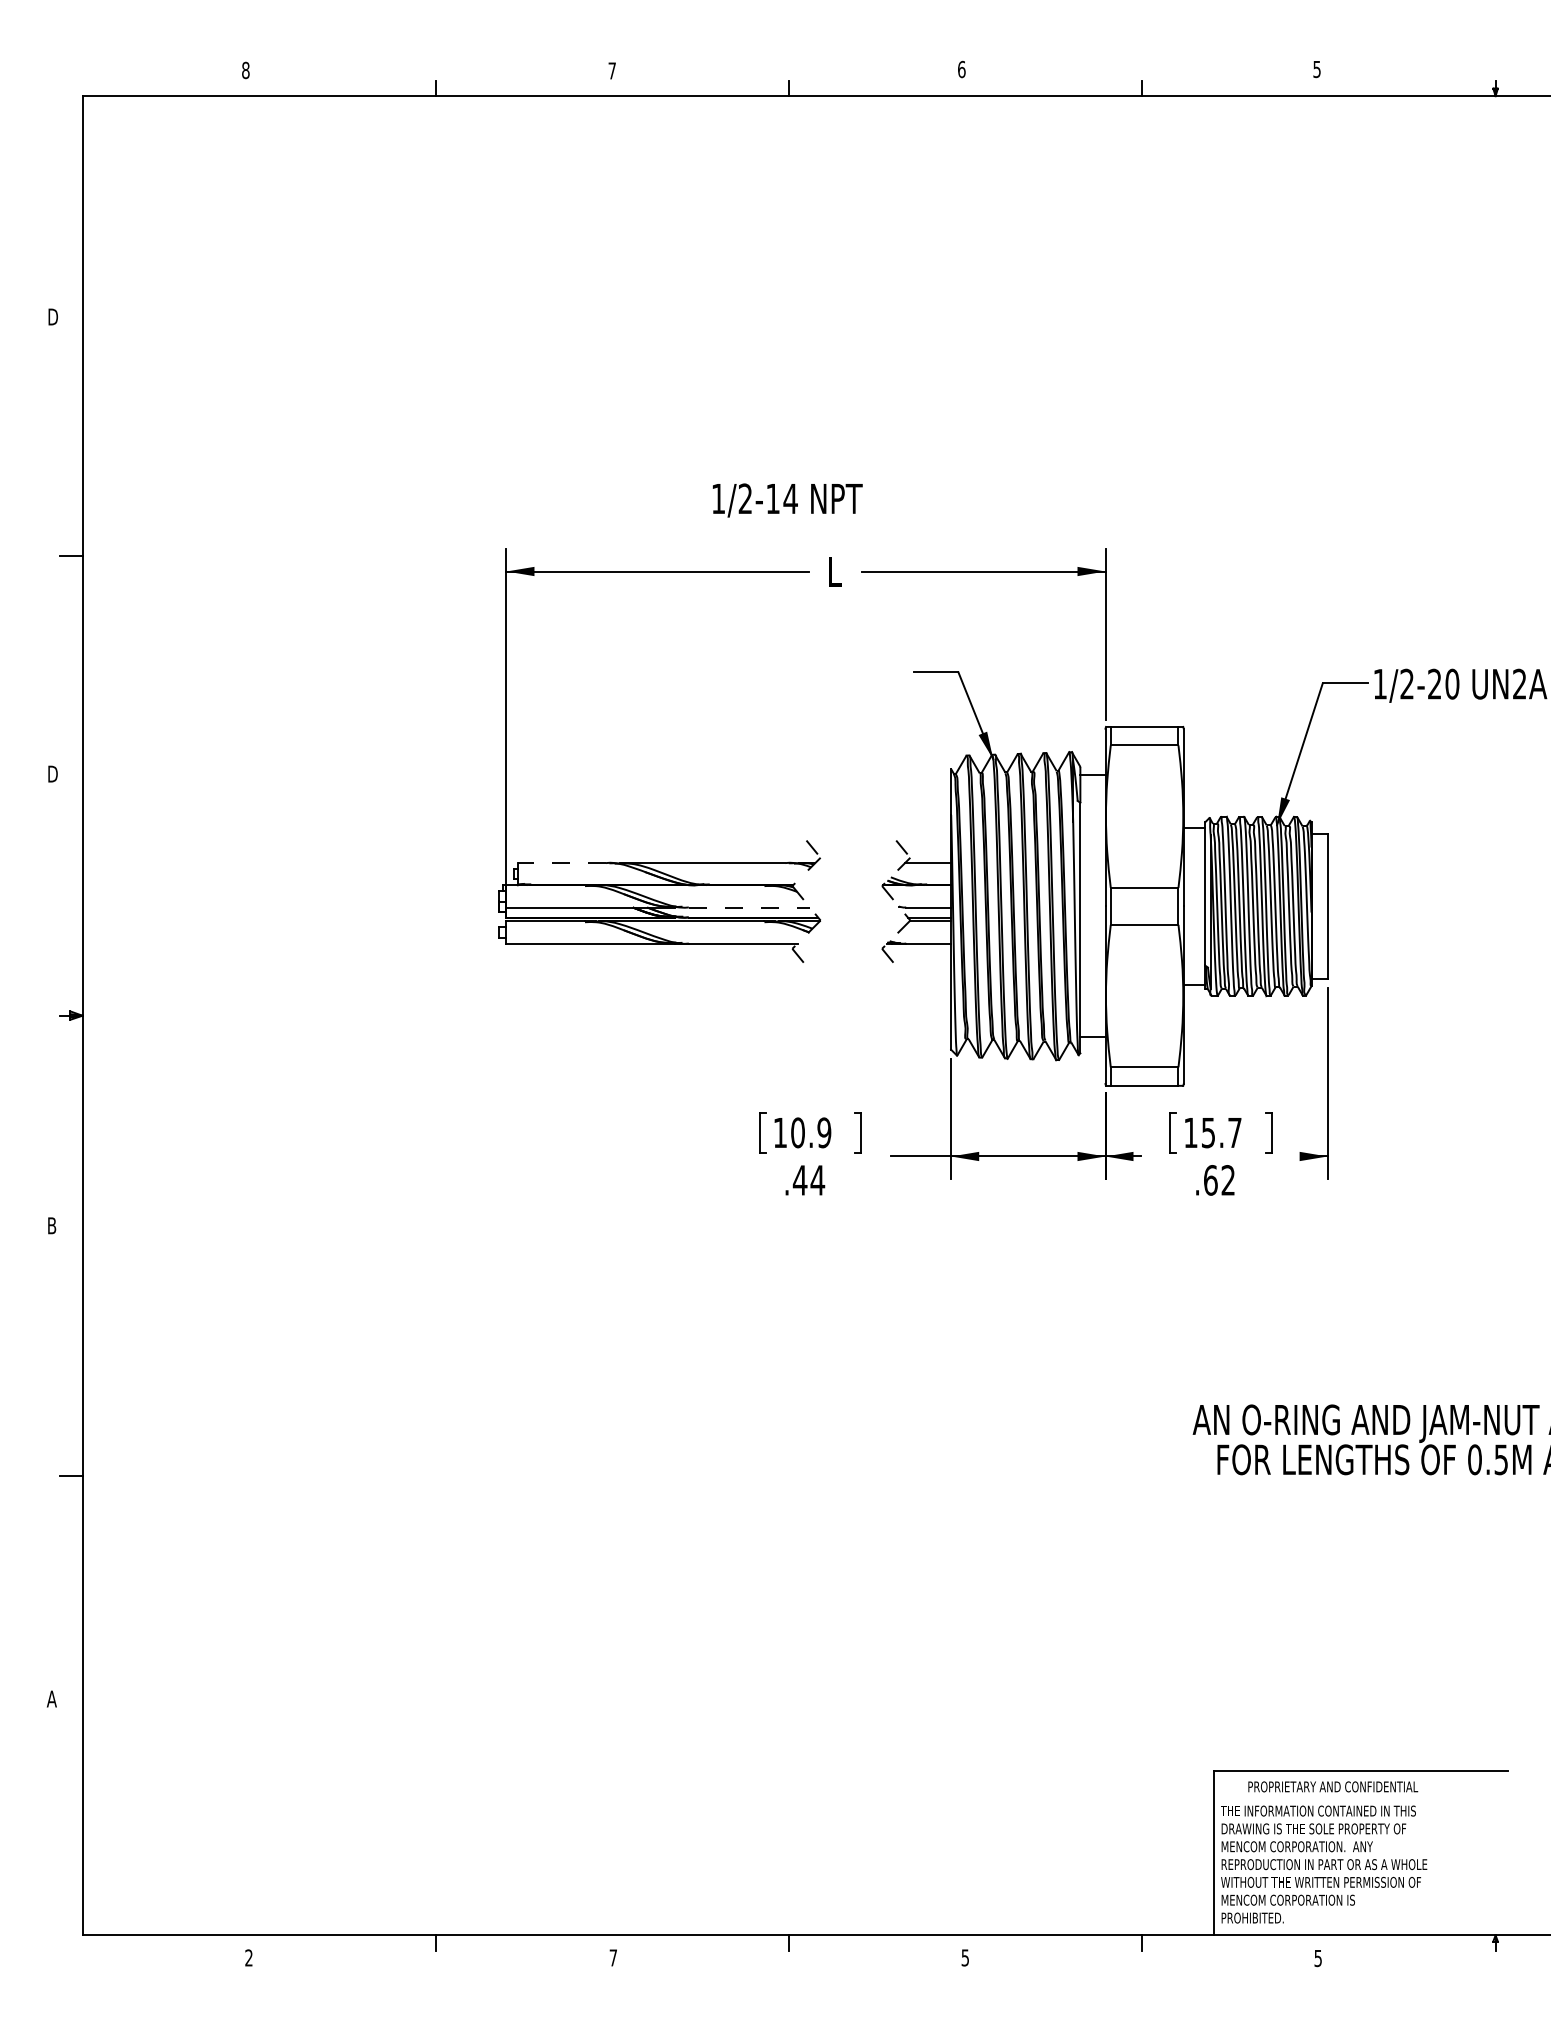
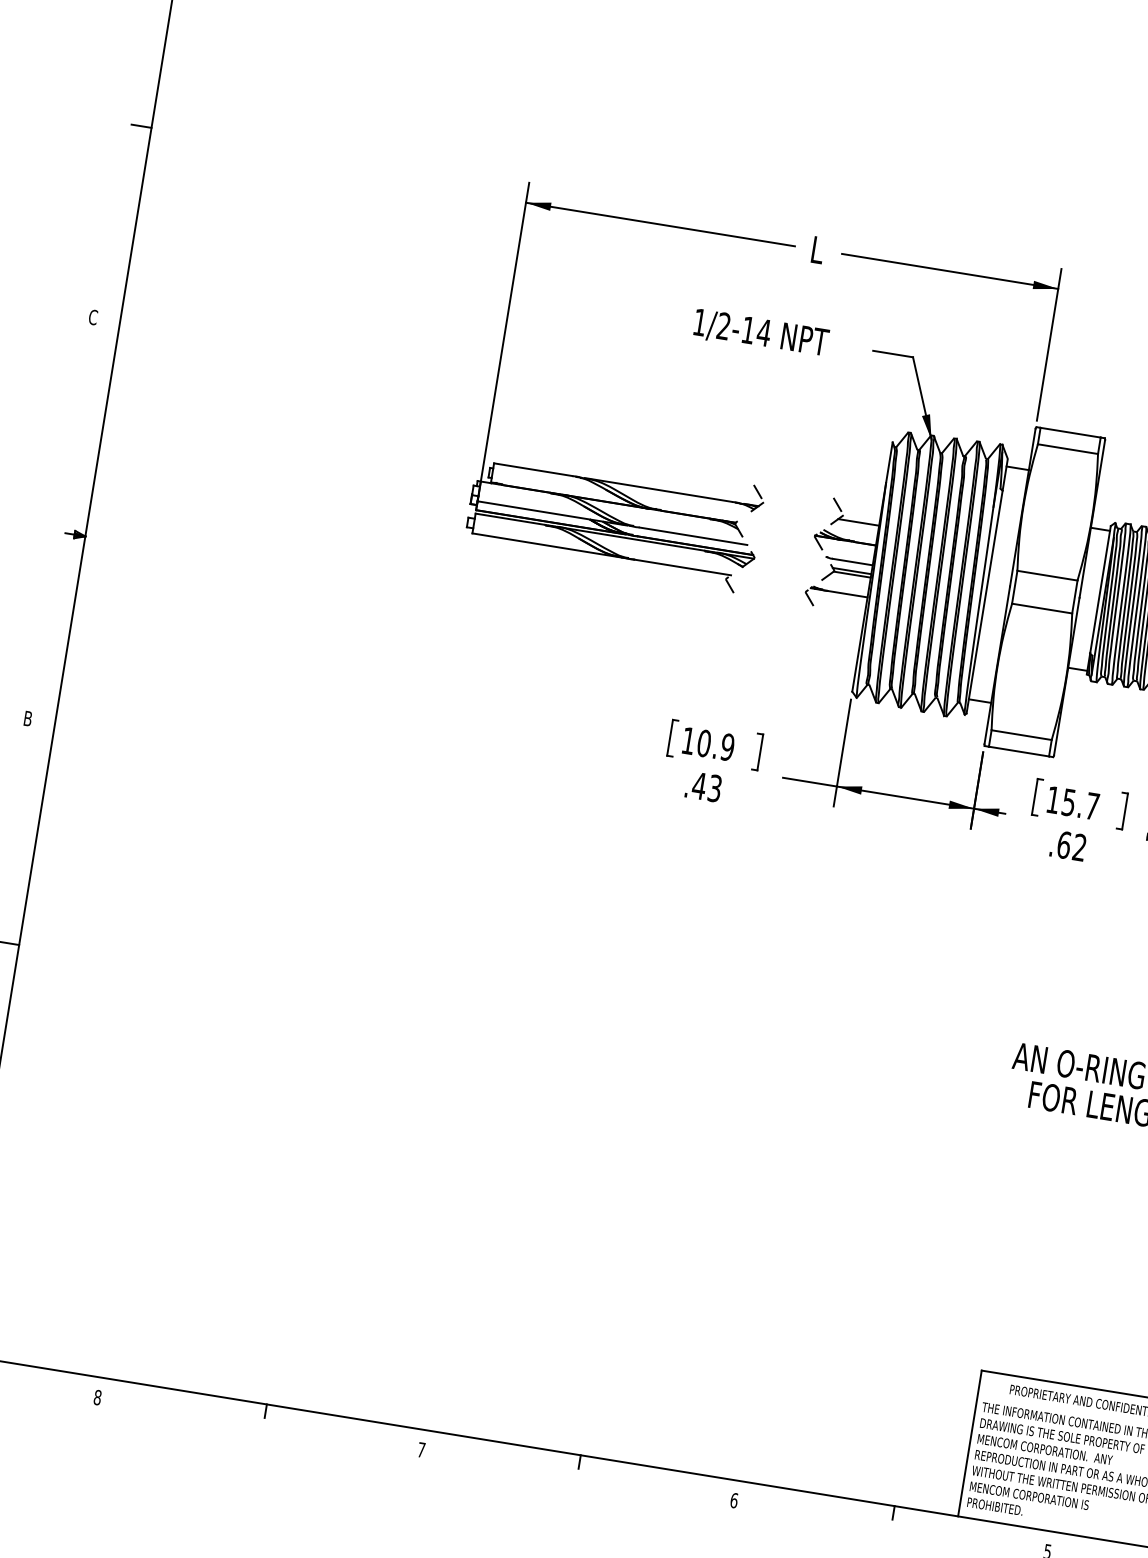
text: (787, 500) -> (761, 333), moved
text: (52, 773) -> (93, 316), D -> C
line: (561, 862) -> (533, 469), dashed -> solid
line: (749, 907) -> (693, 536), dashed -> solid
text: (817, 1180) -> (714, 788), .44 -> .43
text: (248, 1957) -> (97, 1397), 2 -> 8
text: (965, 1957) -> (734, 1500), 5 -> 6

